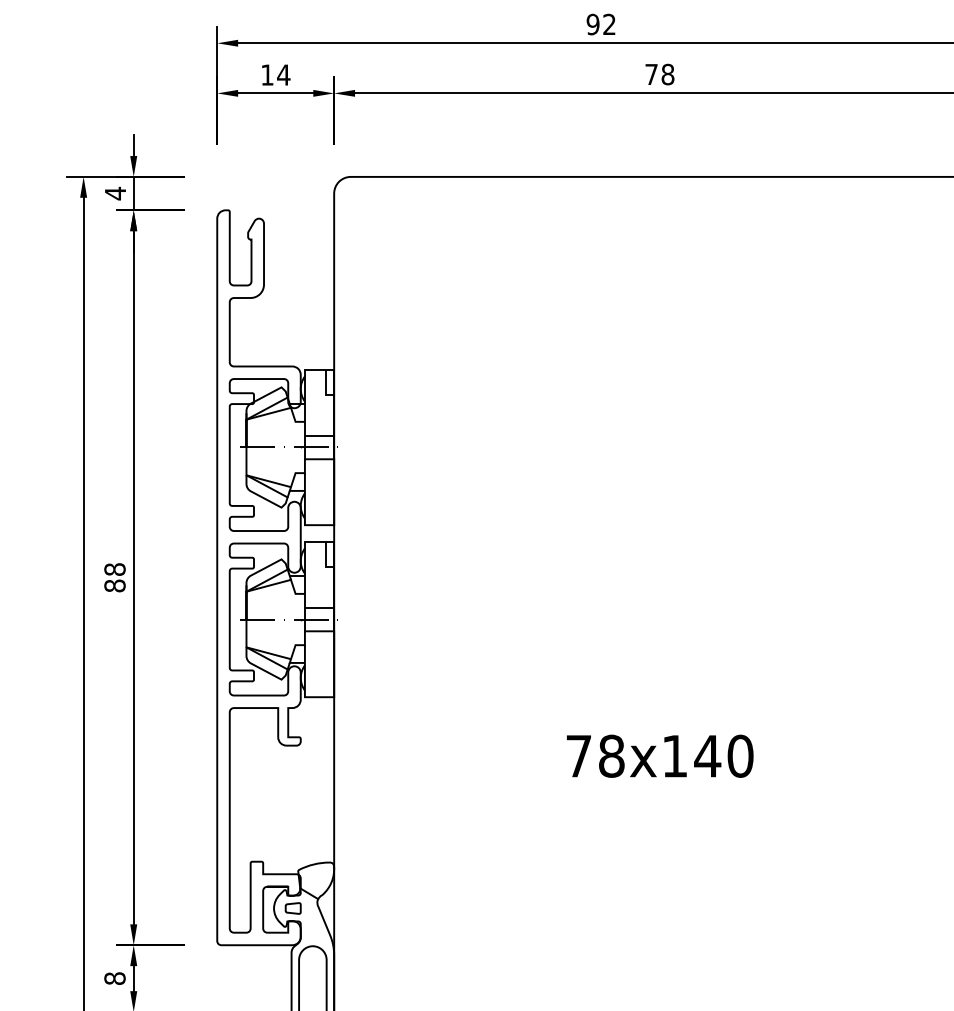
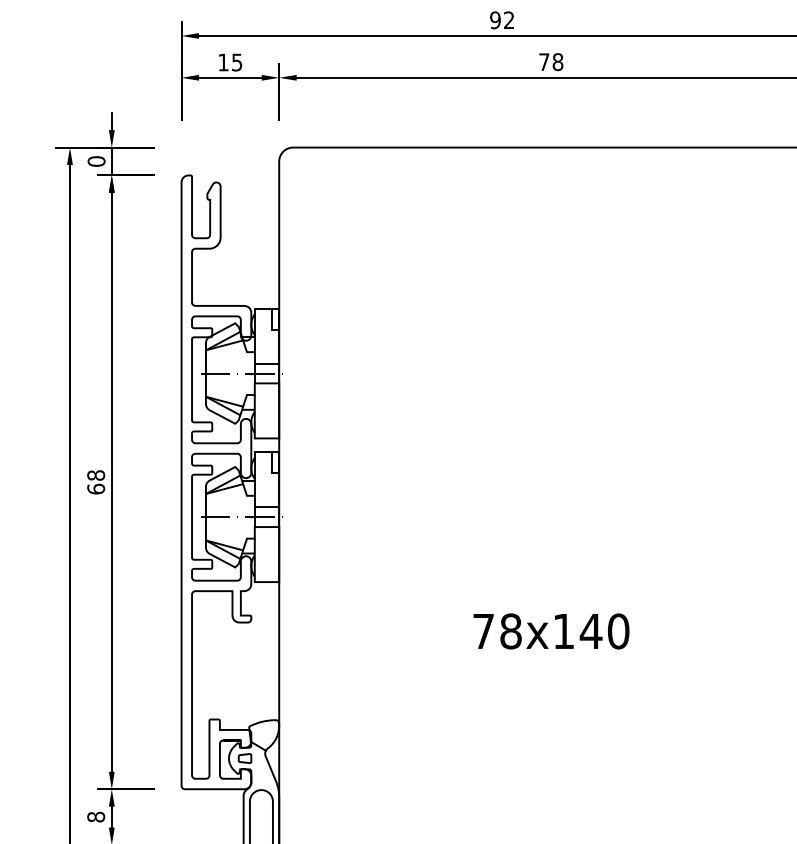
text: (283, 75) -> (236, 62), 14 -> 15
text: (115, 193) -> (96, 161), 4 -> 0
text: (114, 585) -> (95, 488), 88 -> 68

